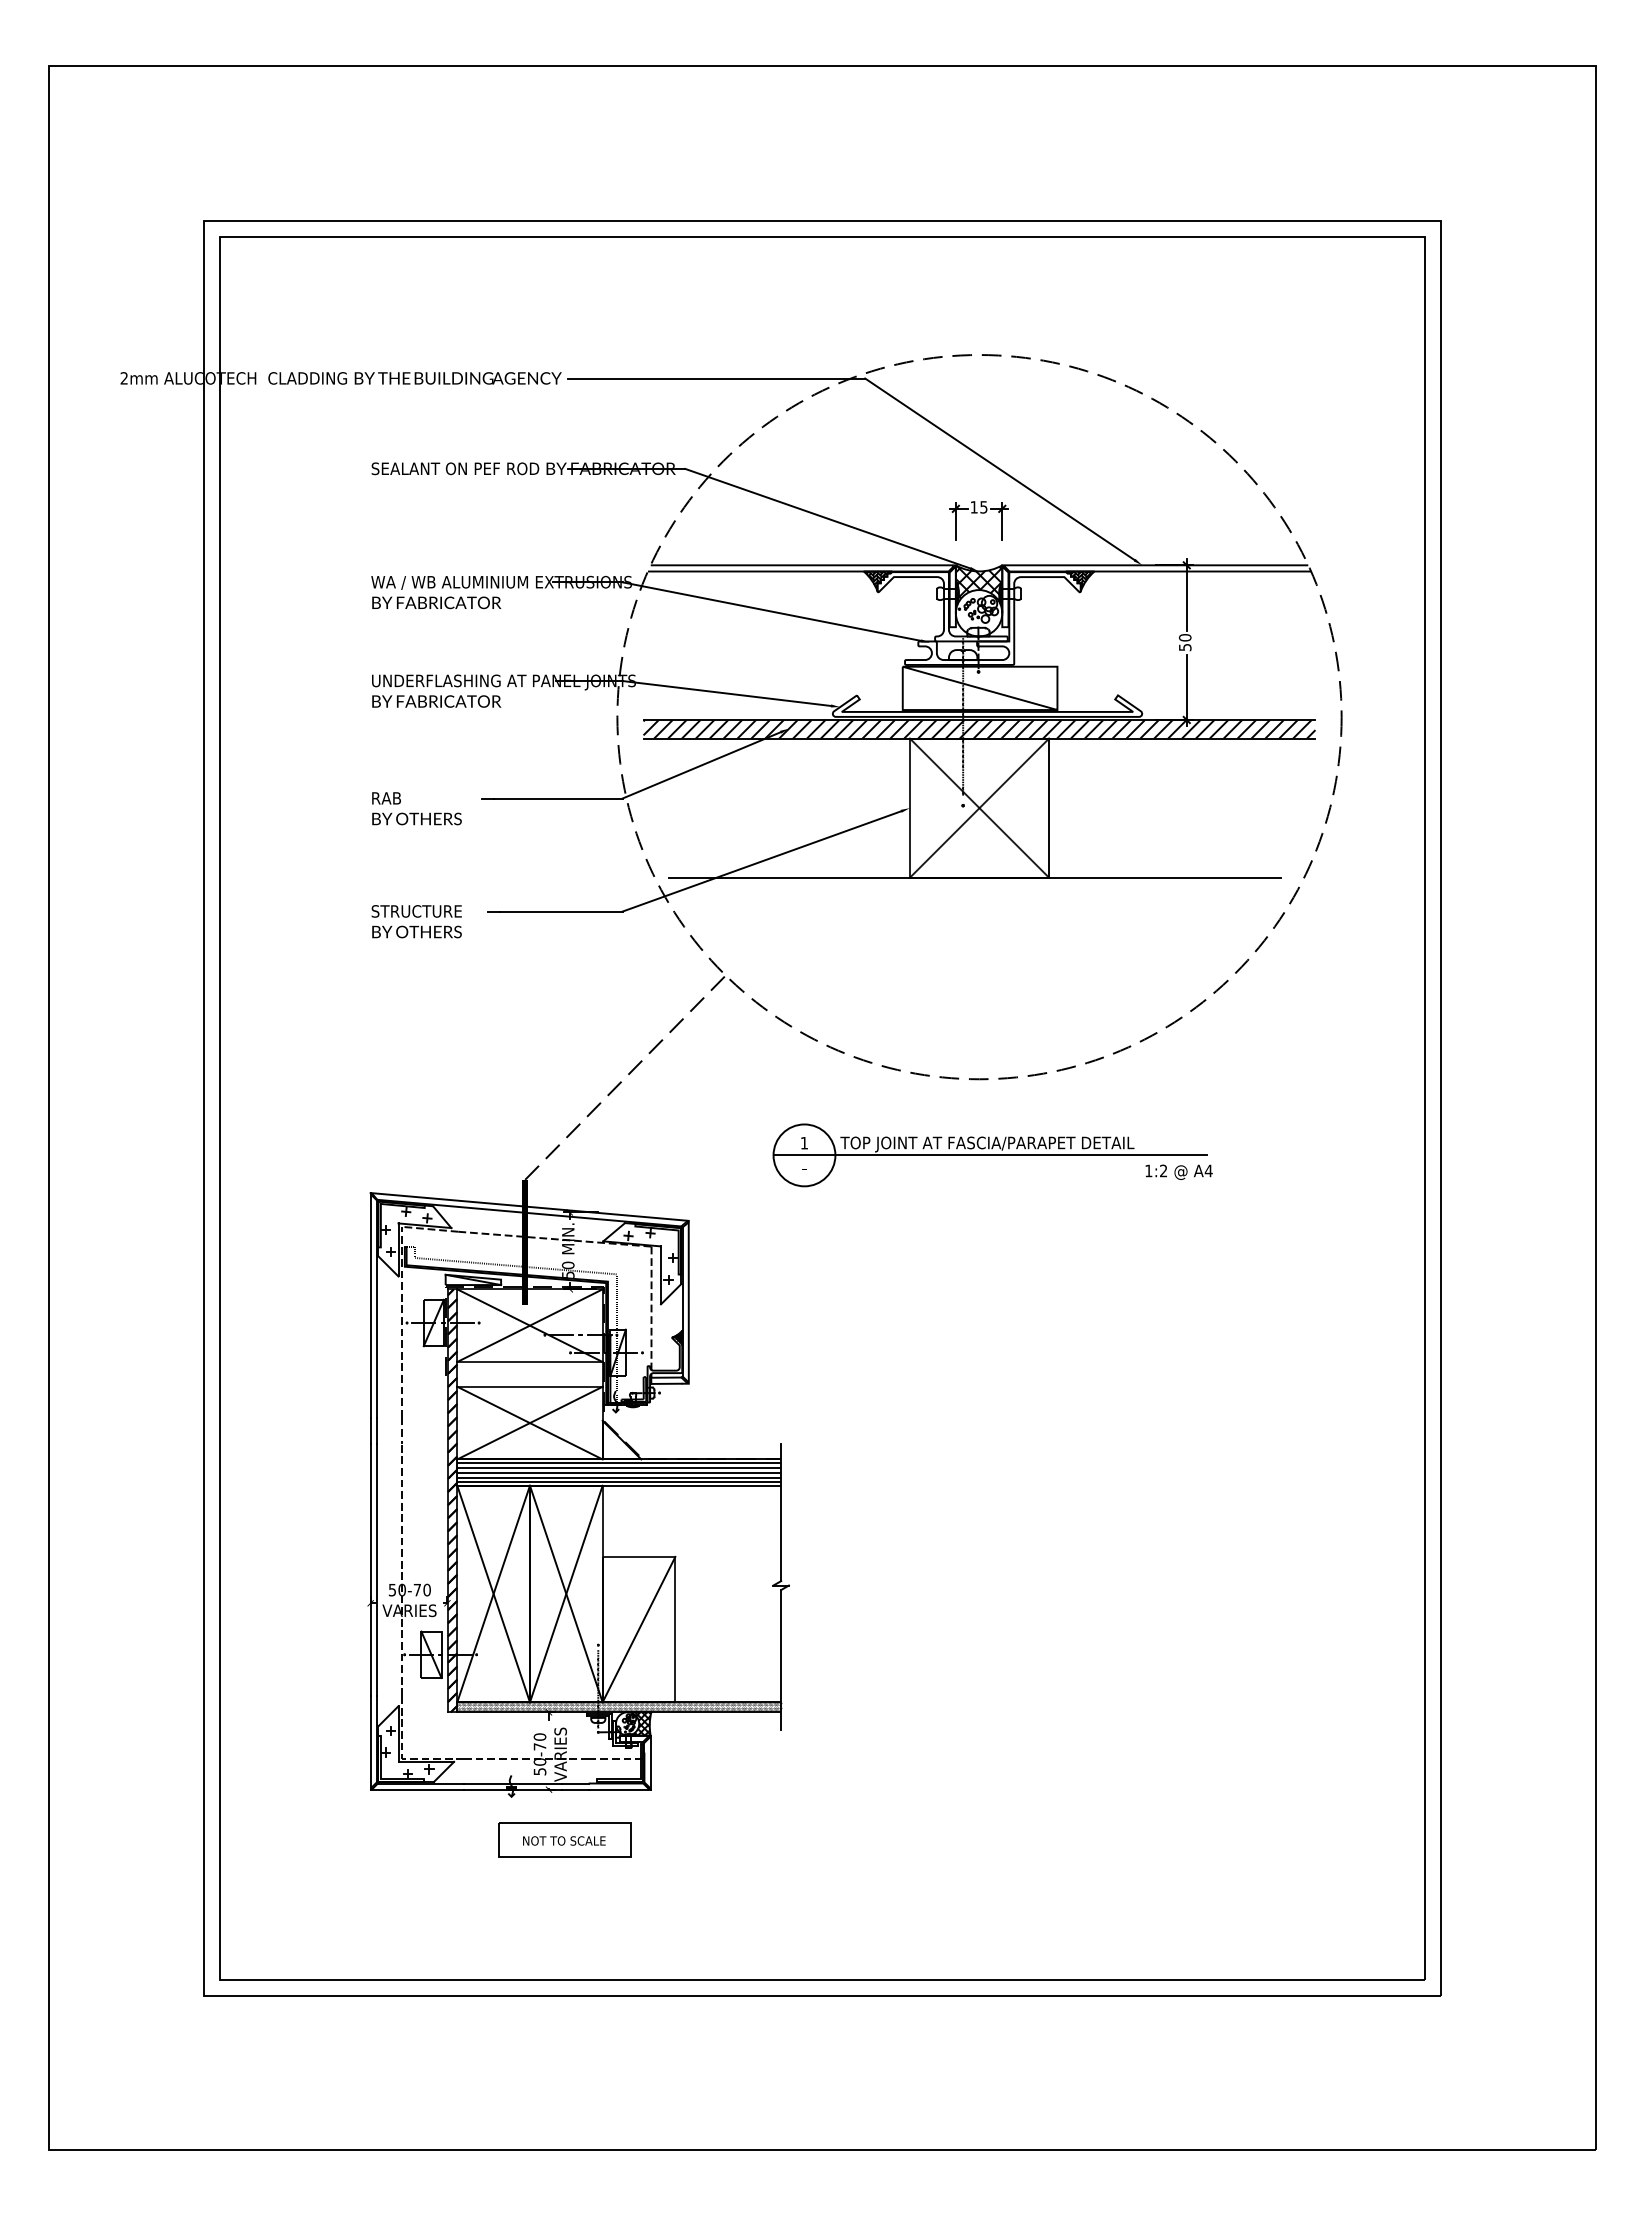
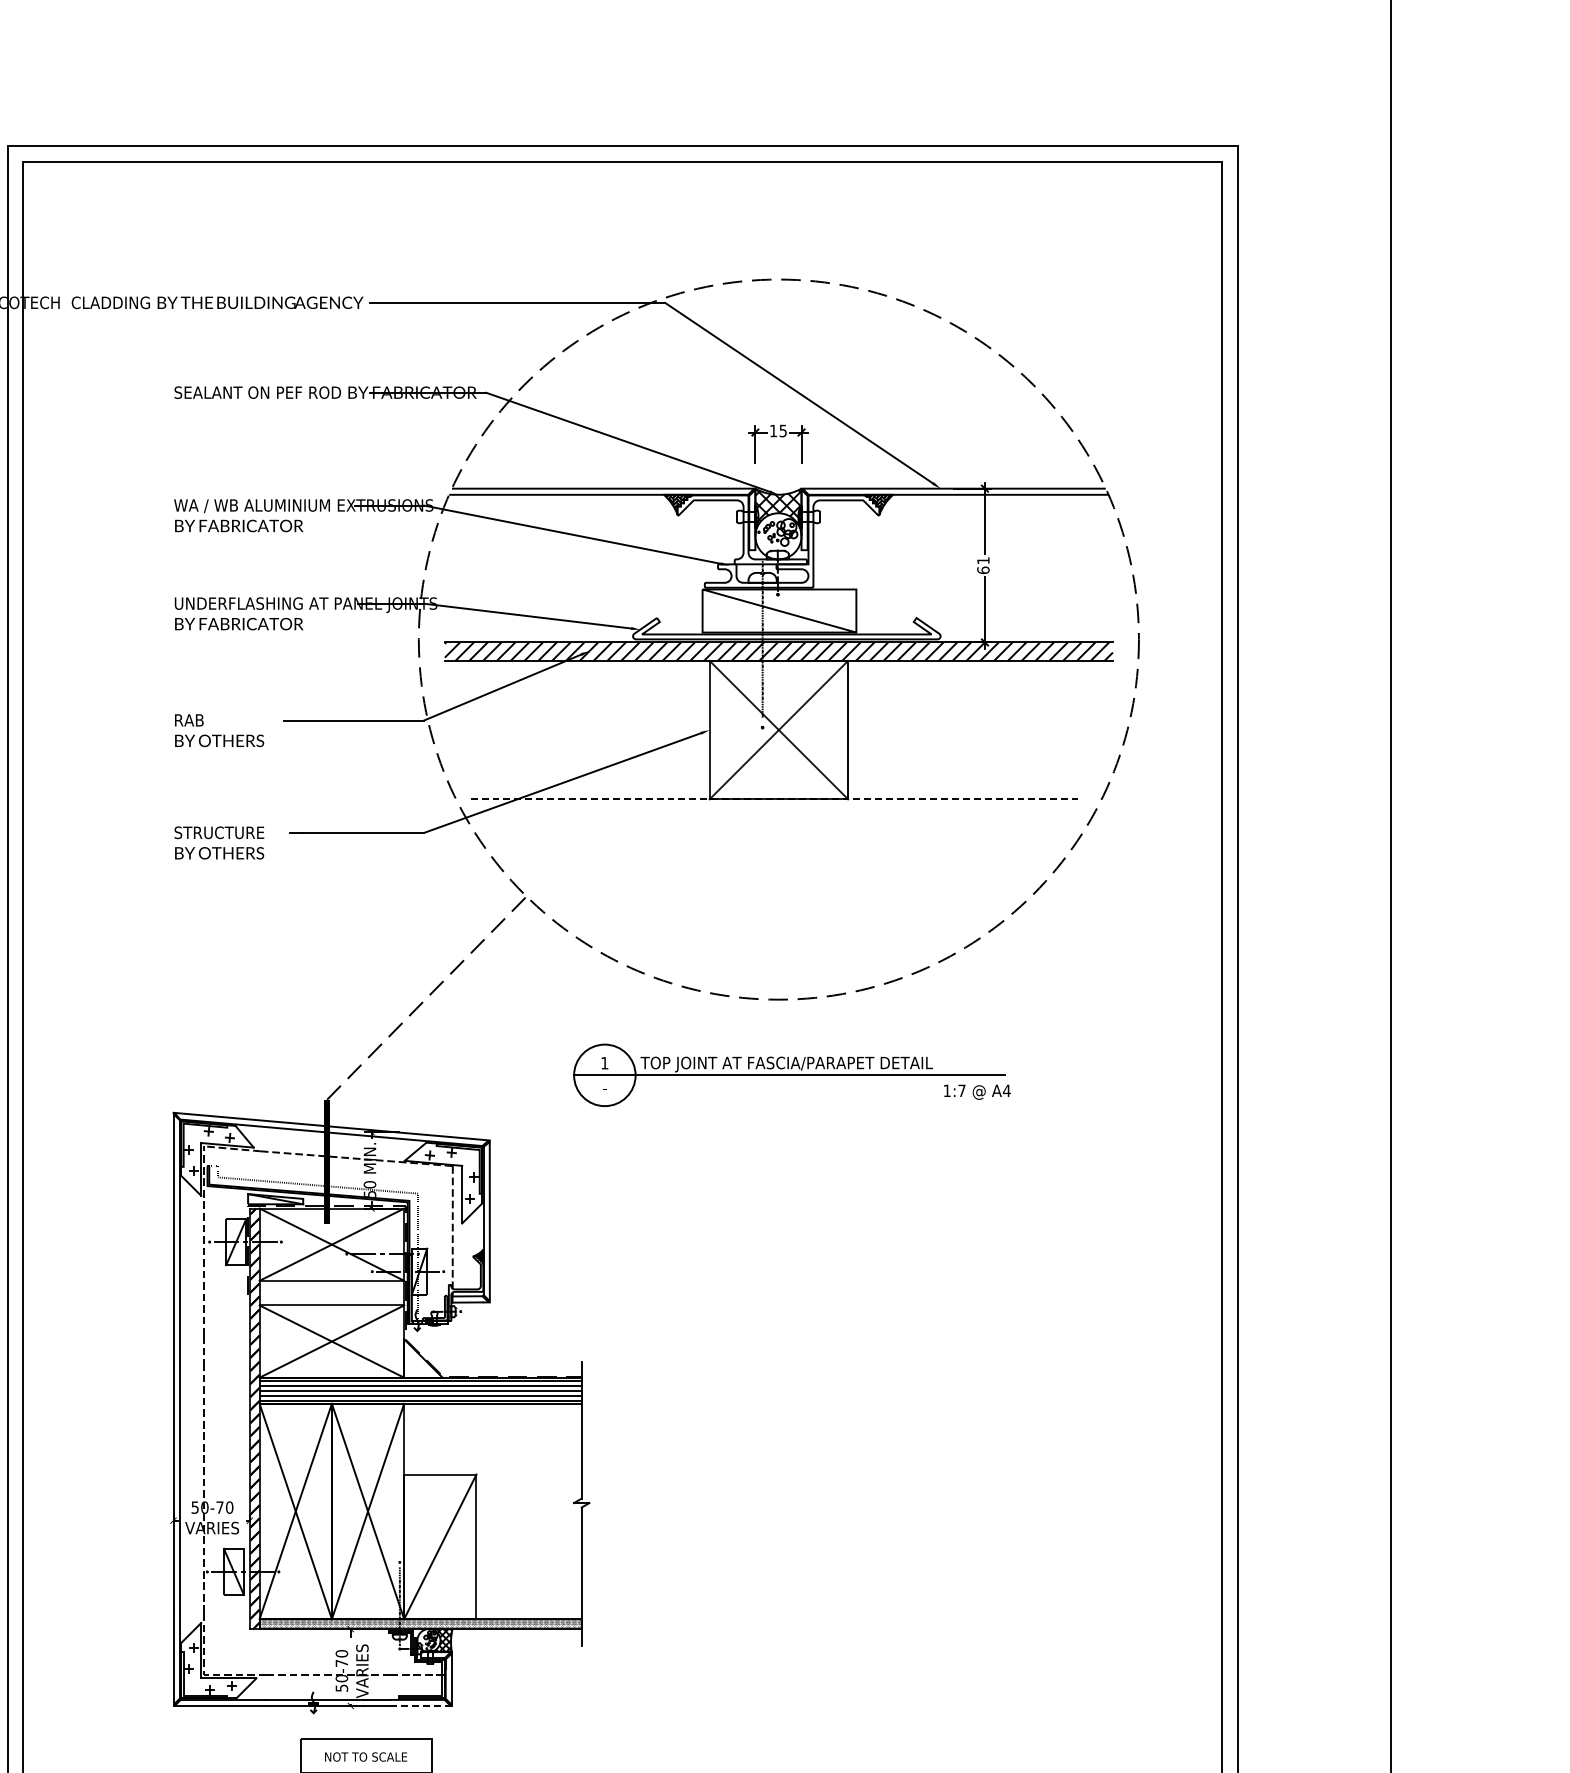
text: (1184, 642) -> (982, 565), 50 -> 61
line: (975, 877) -> (774, 799), solid -> dashed
text: (1163, 1170) -> (961, 1090), 1:2 -> 1:7
line: (619, 1789) -> (420, 1705), solid -> dashed

